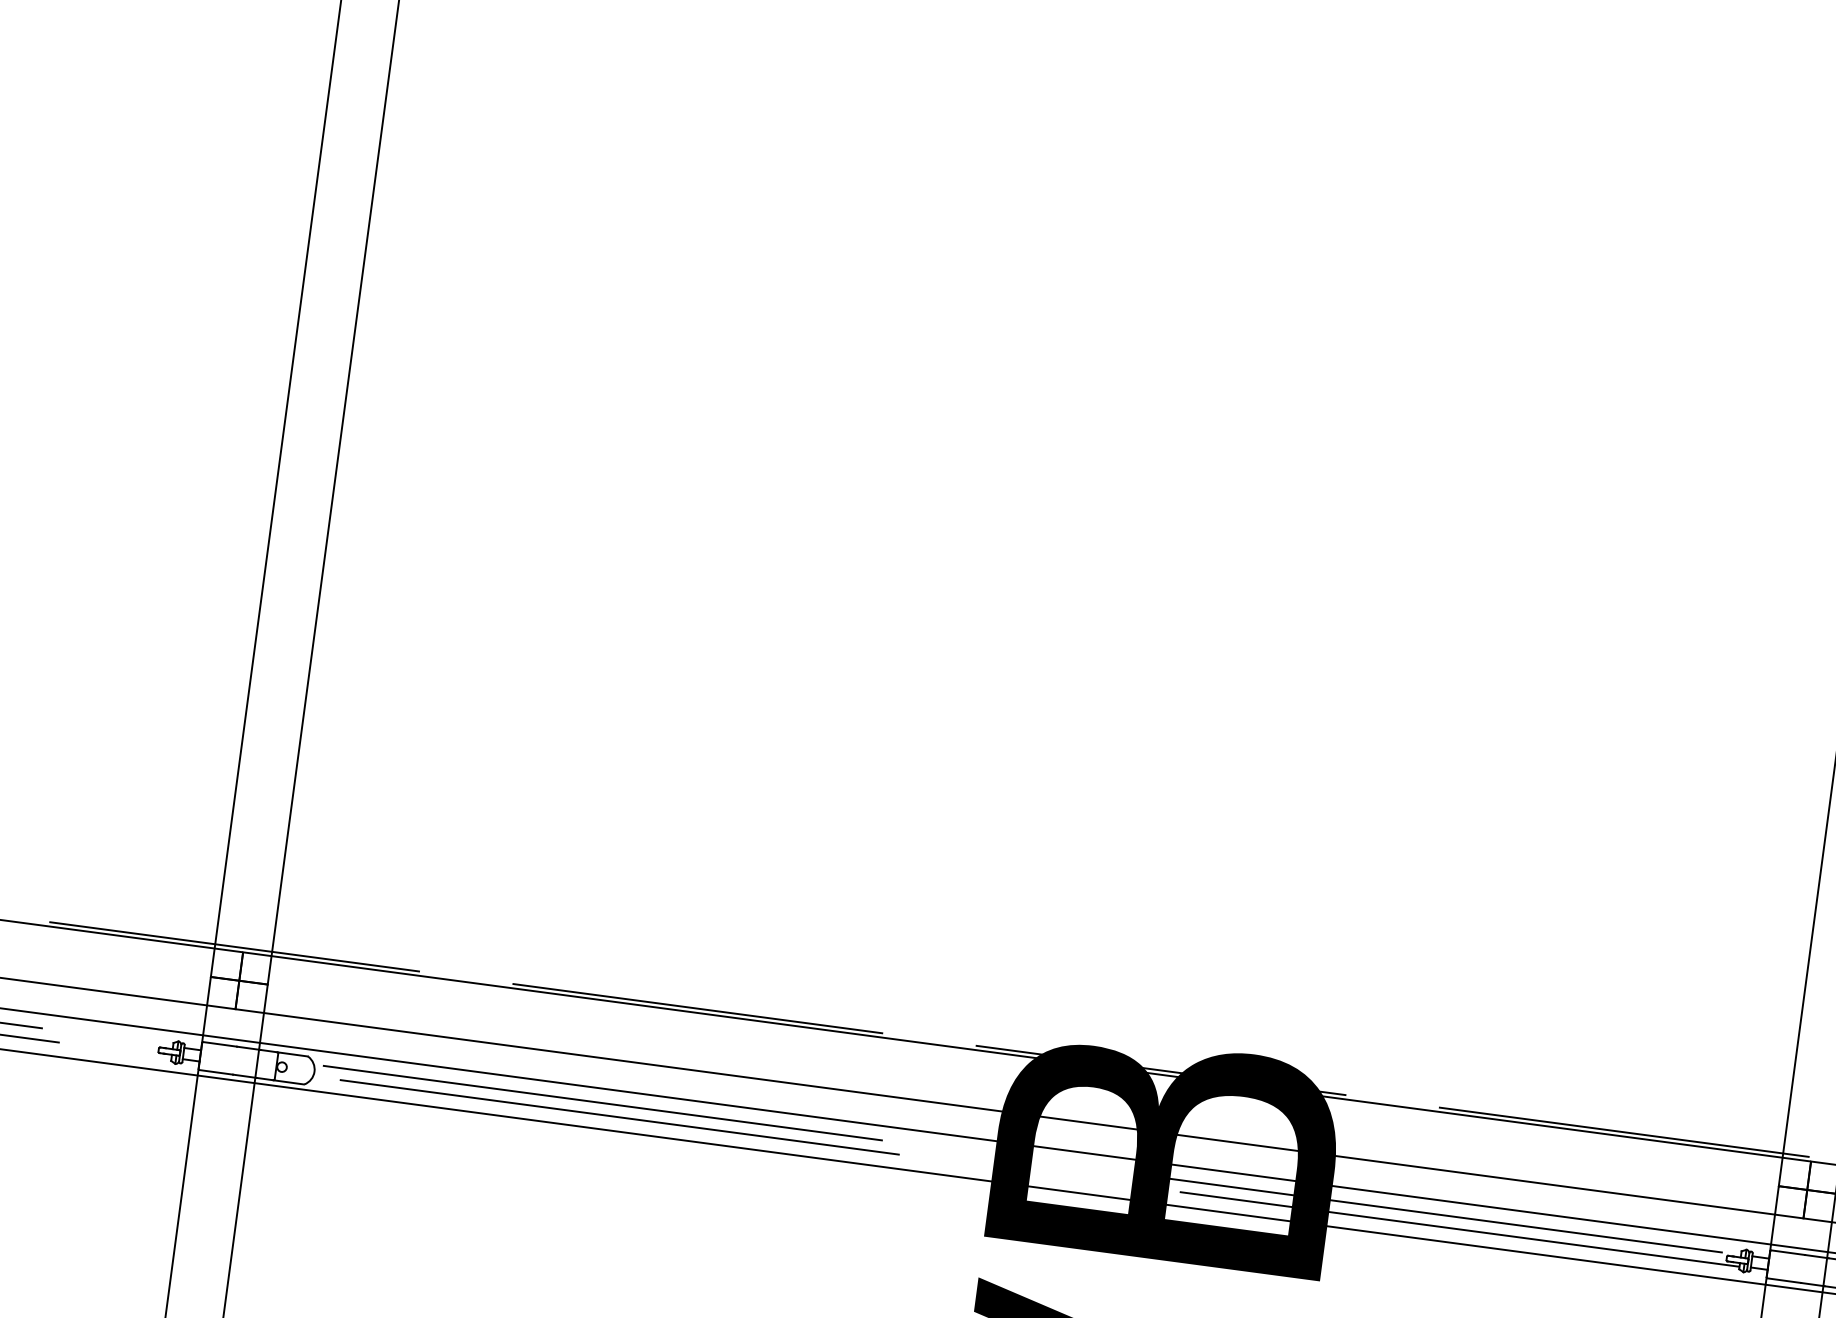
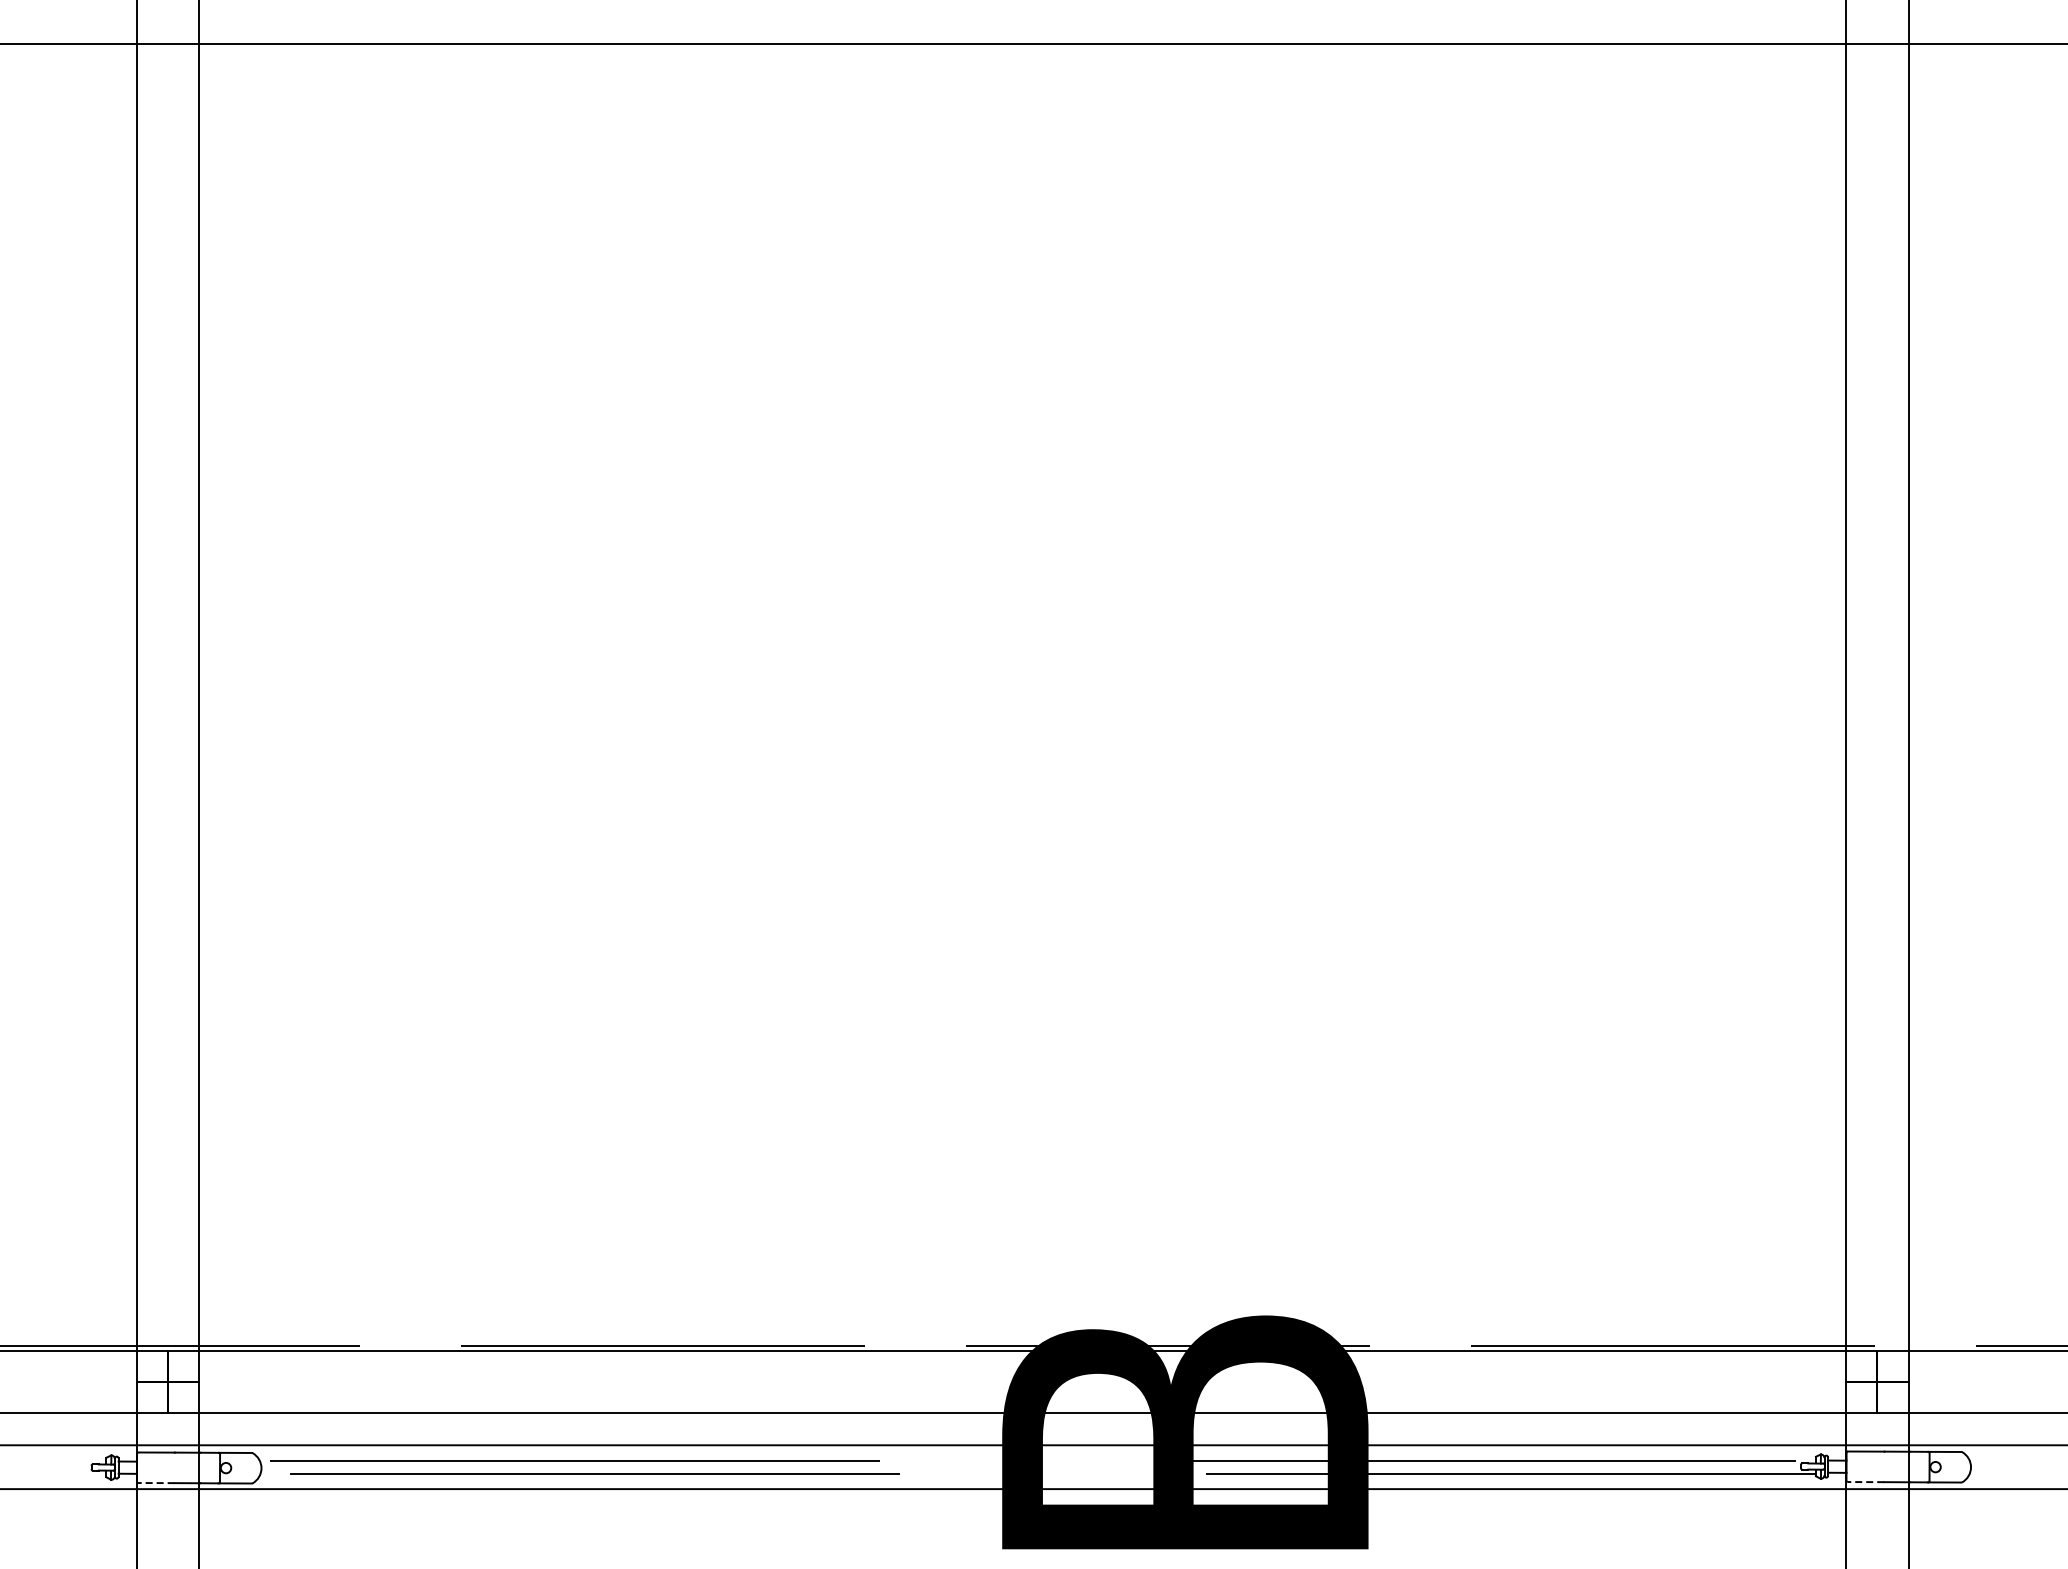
line: (215, 1072) -> (155, 1483), solid -> dashed
line: (1783, 1280) -> (1865, 1482), solid -> dashed

